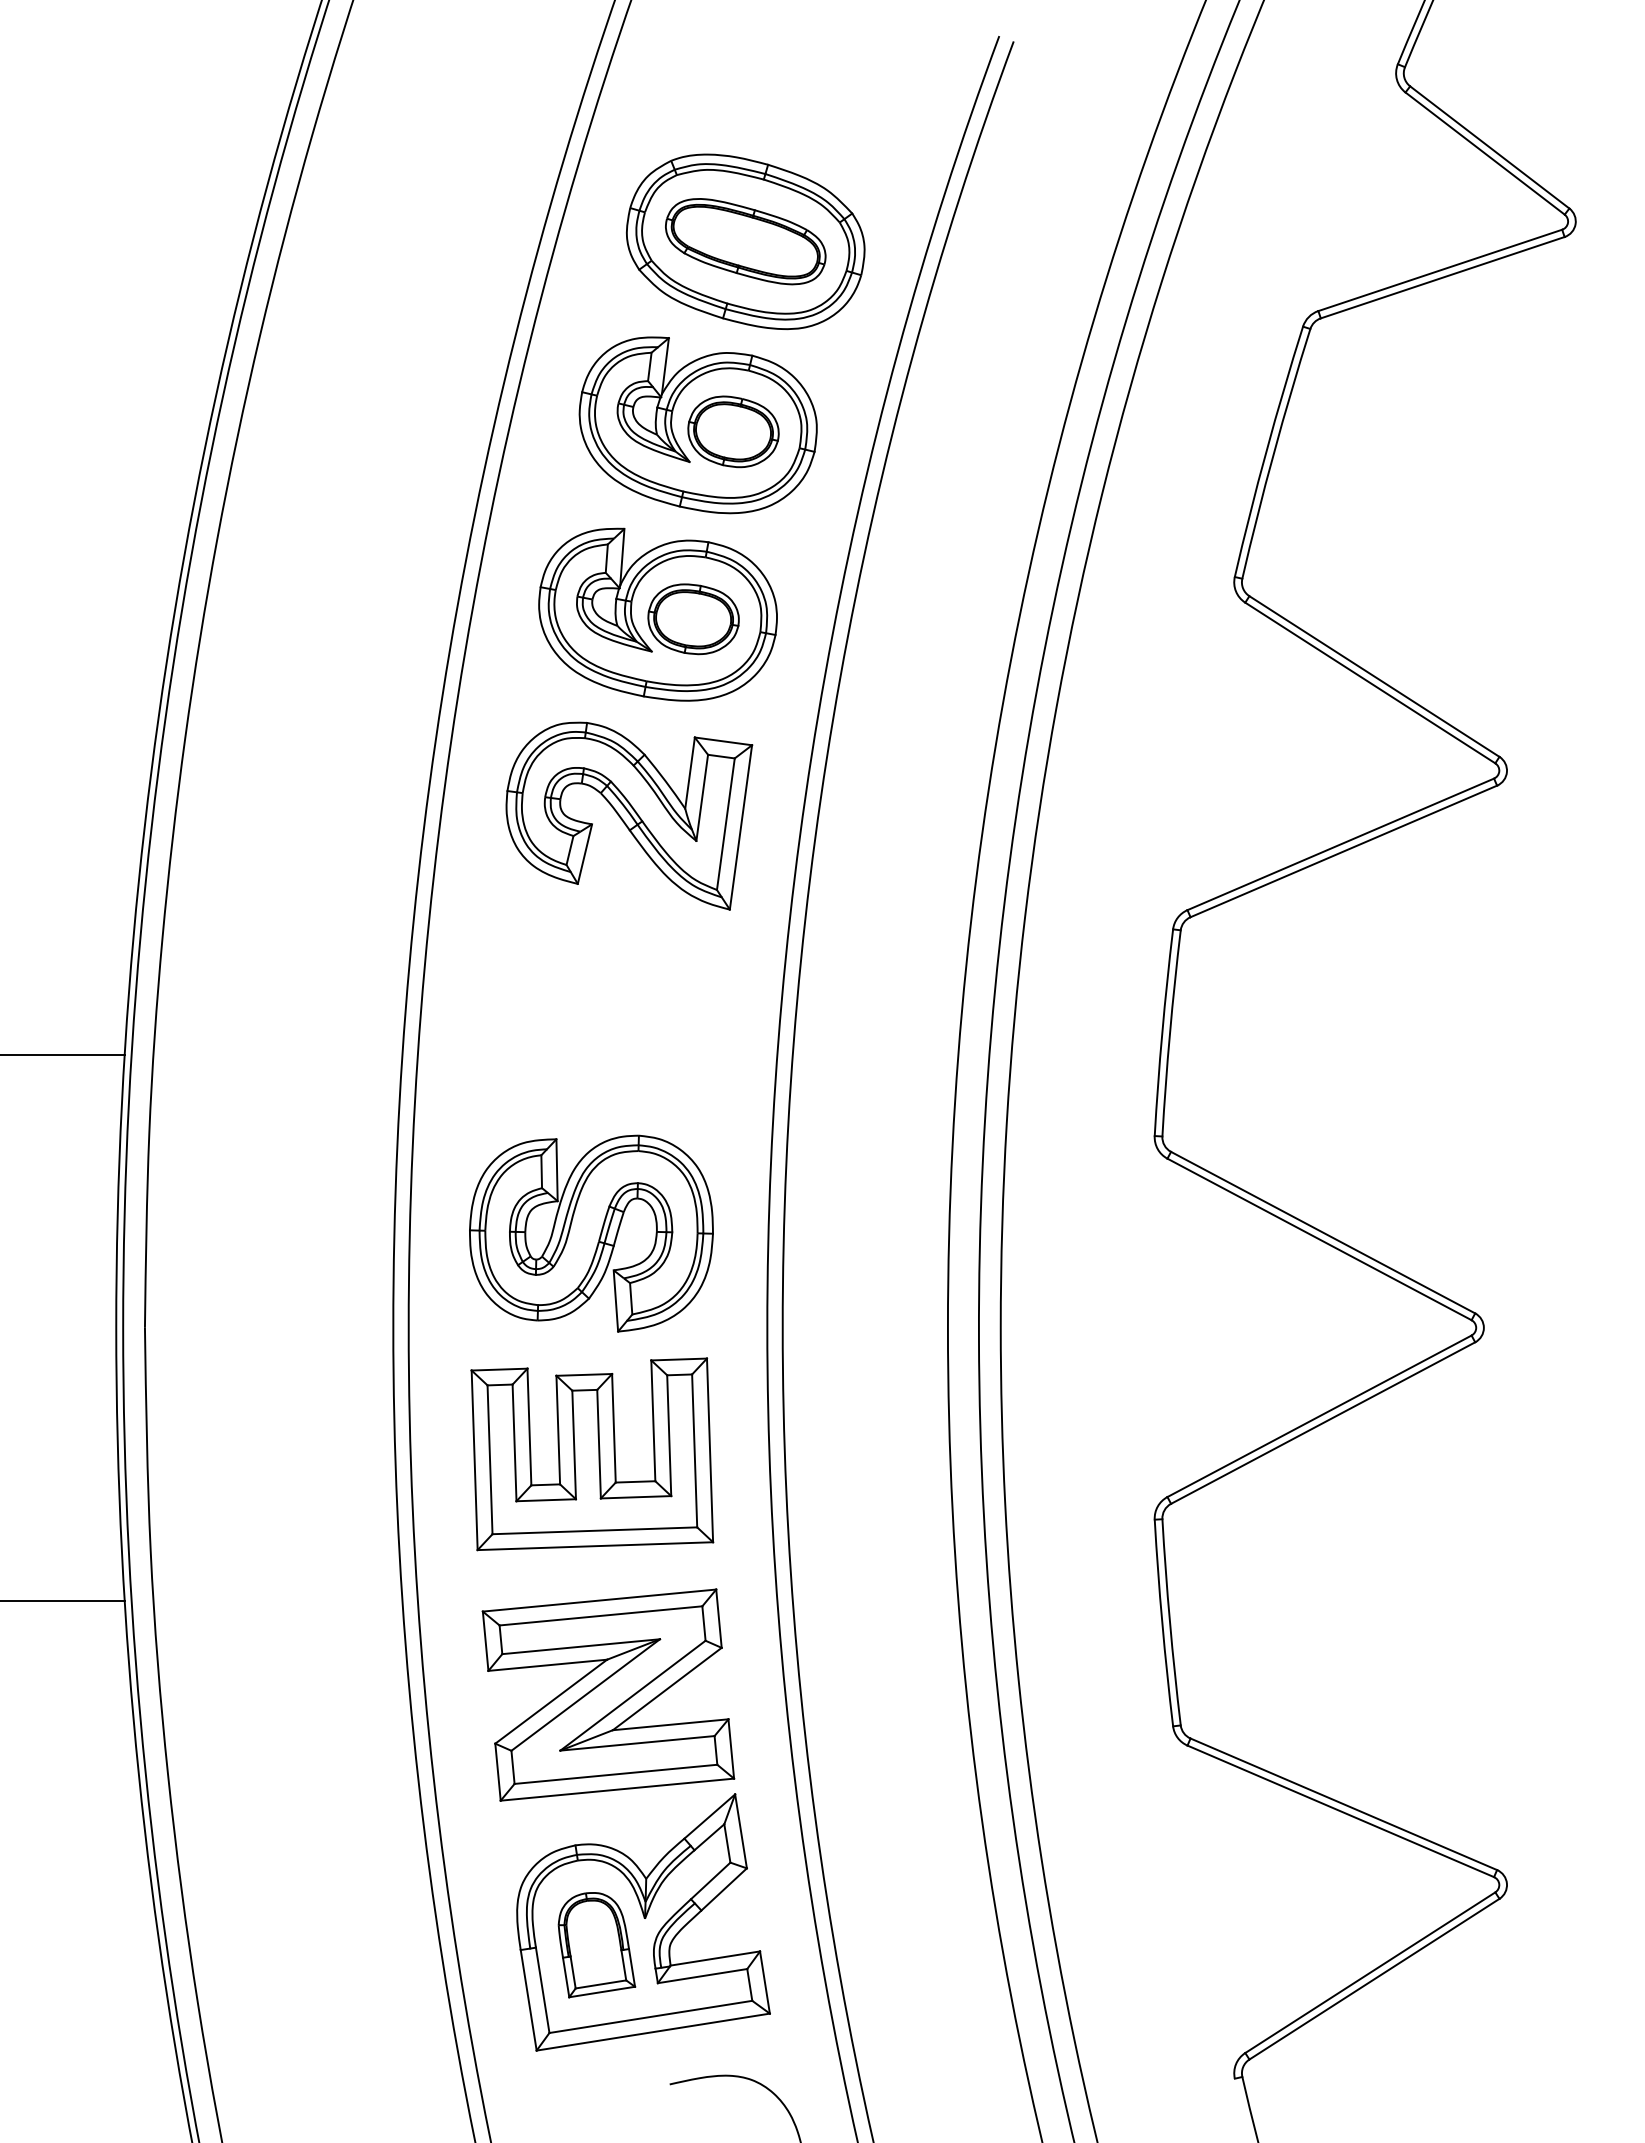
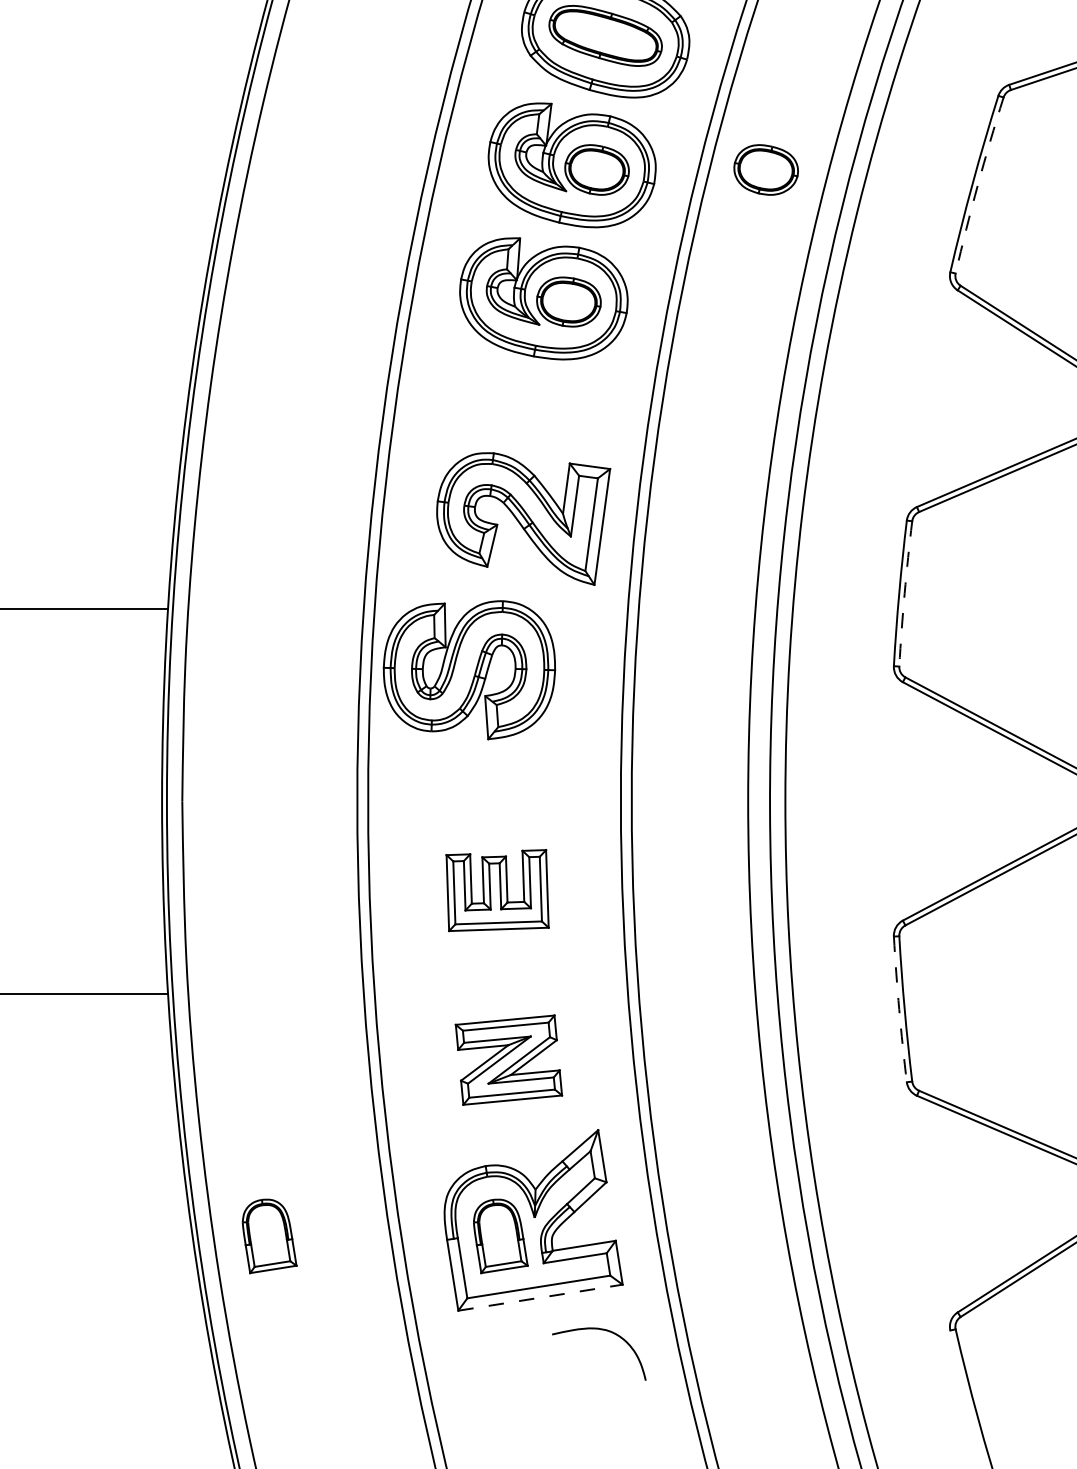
part: (973, 431) -> (766, 169), added
arc: (1273, 453) -> (977, 185), solid -> dashed
part: (629, 815) -> (523, 518), moved
arc: (1169, 1033) -> (904, 593), solid -> dashed
part: (591, 1233) -> (469, 670), moved
part: (592, 1454) -> (497, 890), size x0.6
arc: (1162, 1623) -> (899, 1009), solid -> dashed
part: (608, 1694) -> (508, 1059), size x0.6
part: (268, 1945) -> (269, 1236), added
line: (653, 2032) -> (540, 1297), solid -> dashed

